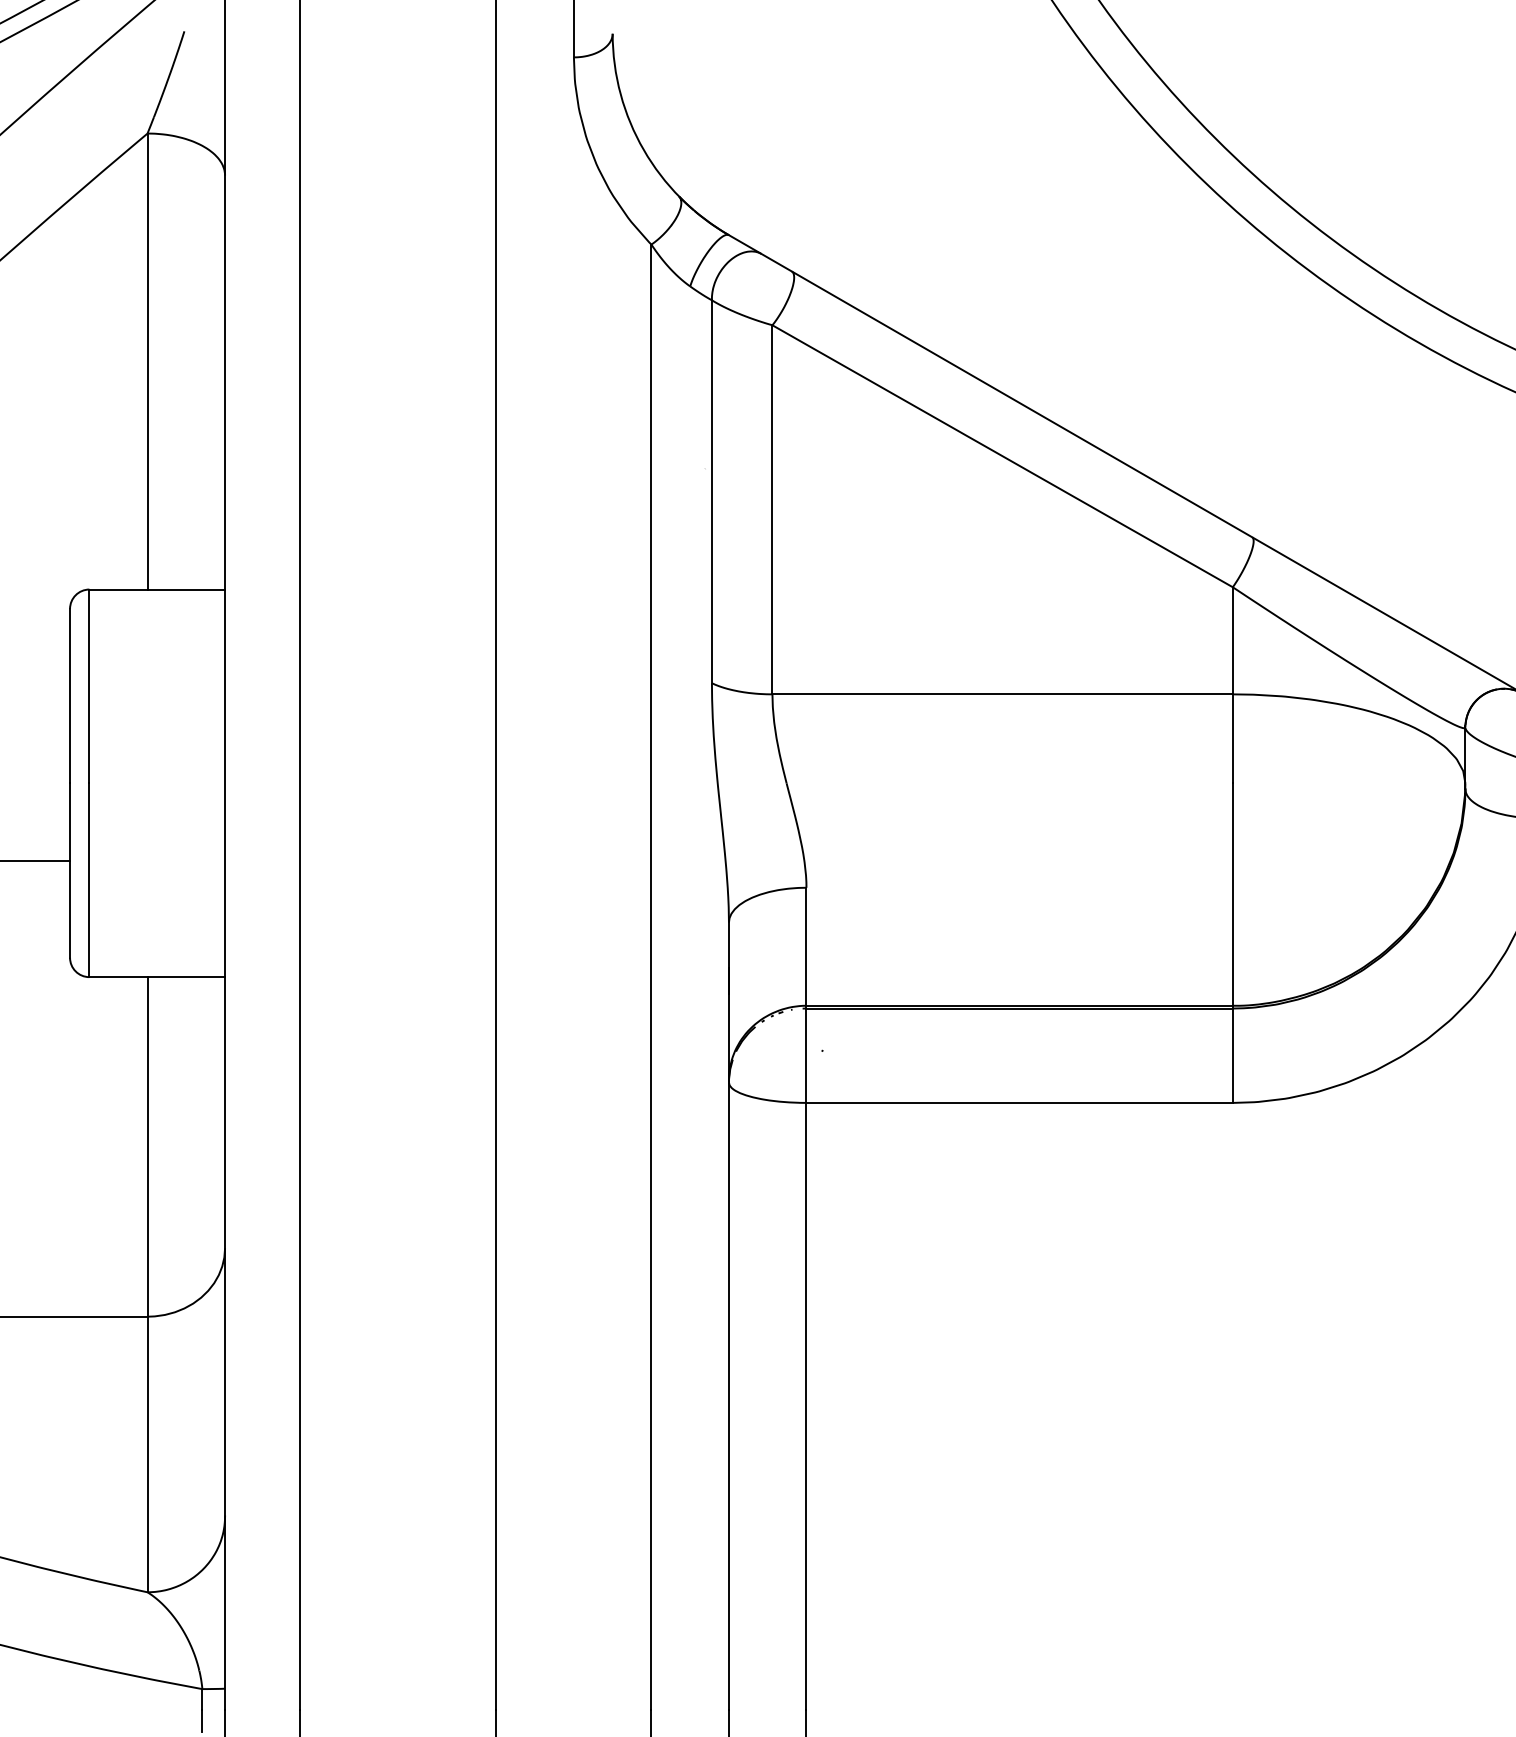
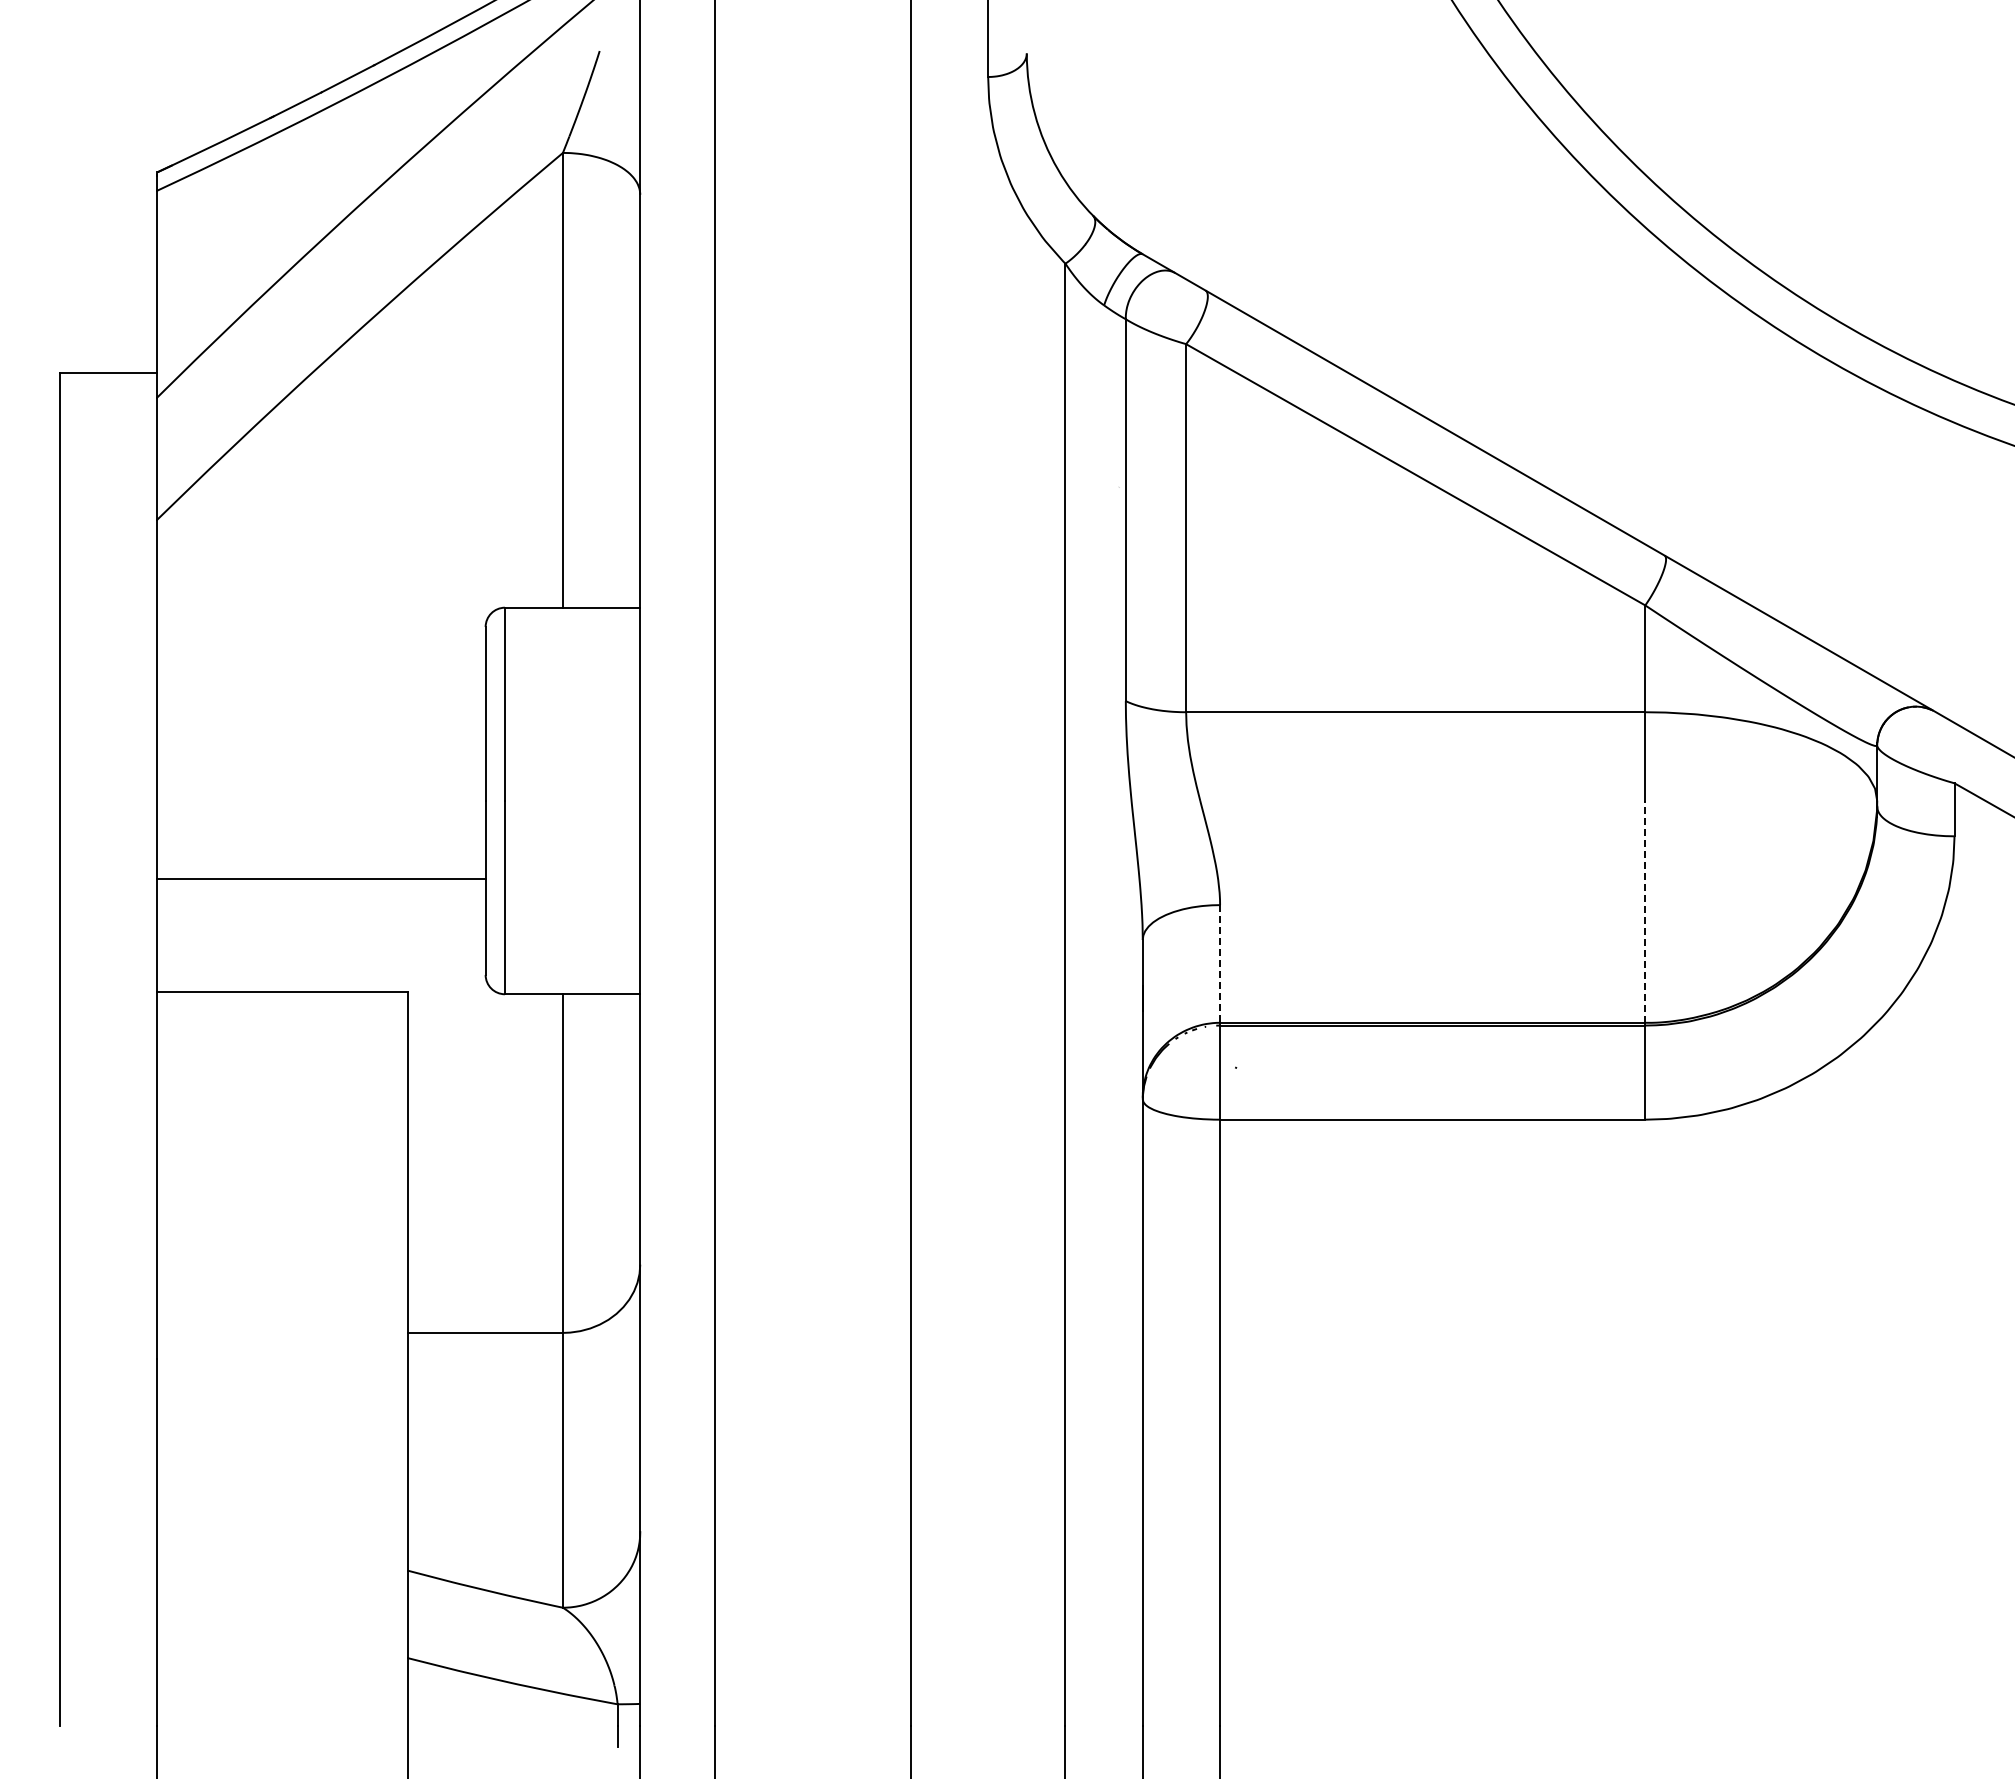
line: (1233, 894) -> (1645, 911), solid -> dashed
line: (806, 946) -> (1220, 963), solid -> dashed

